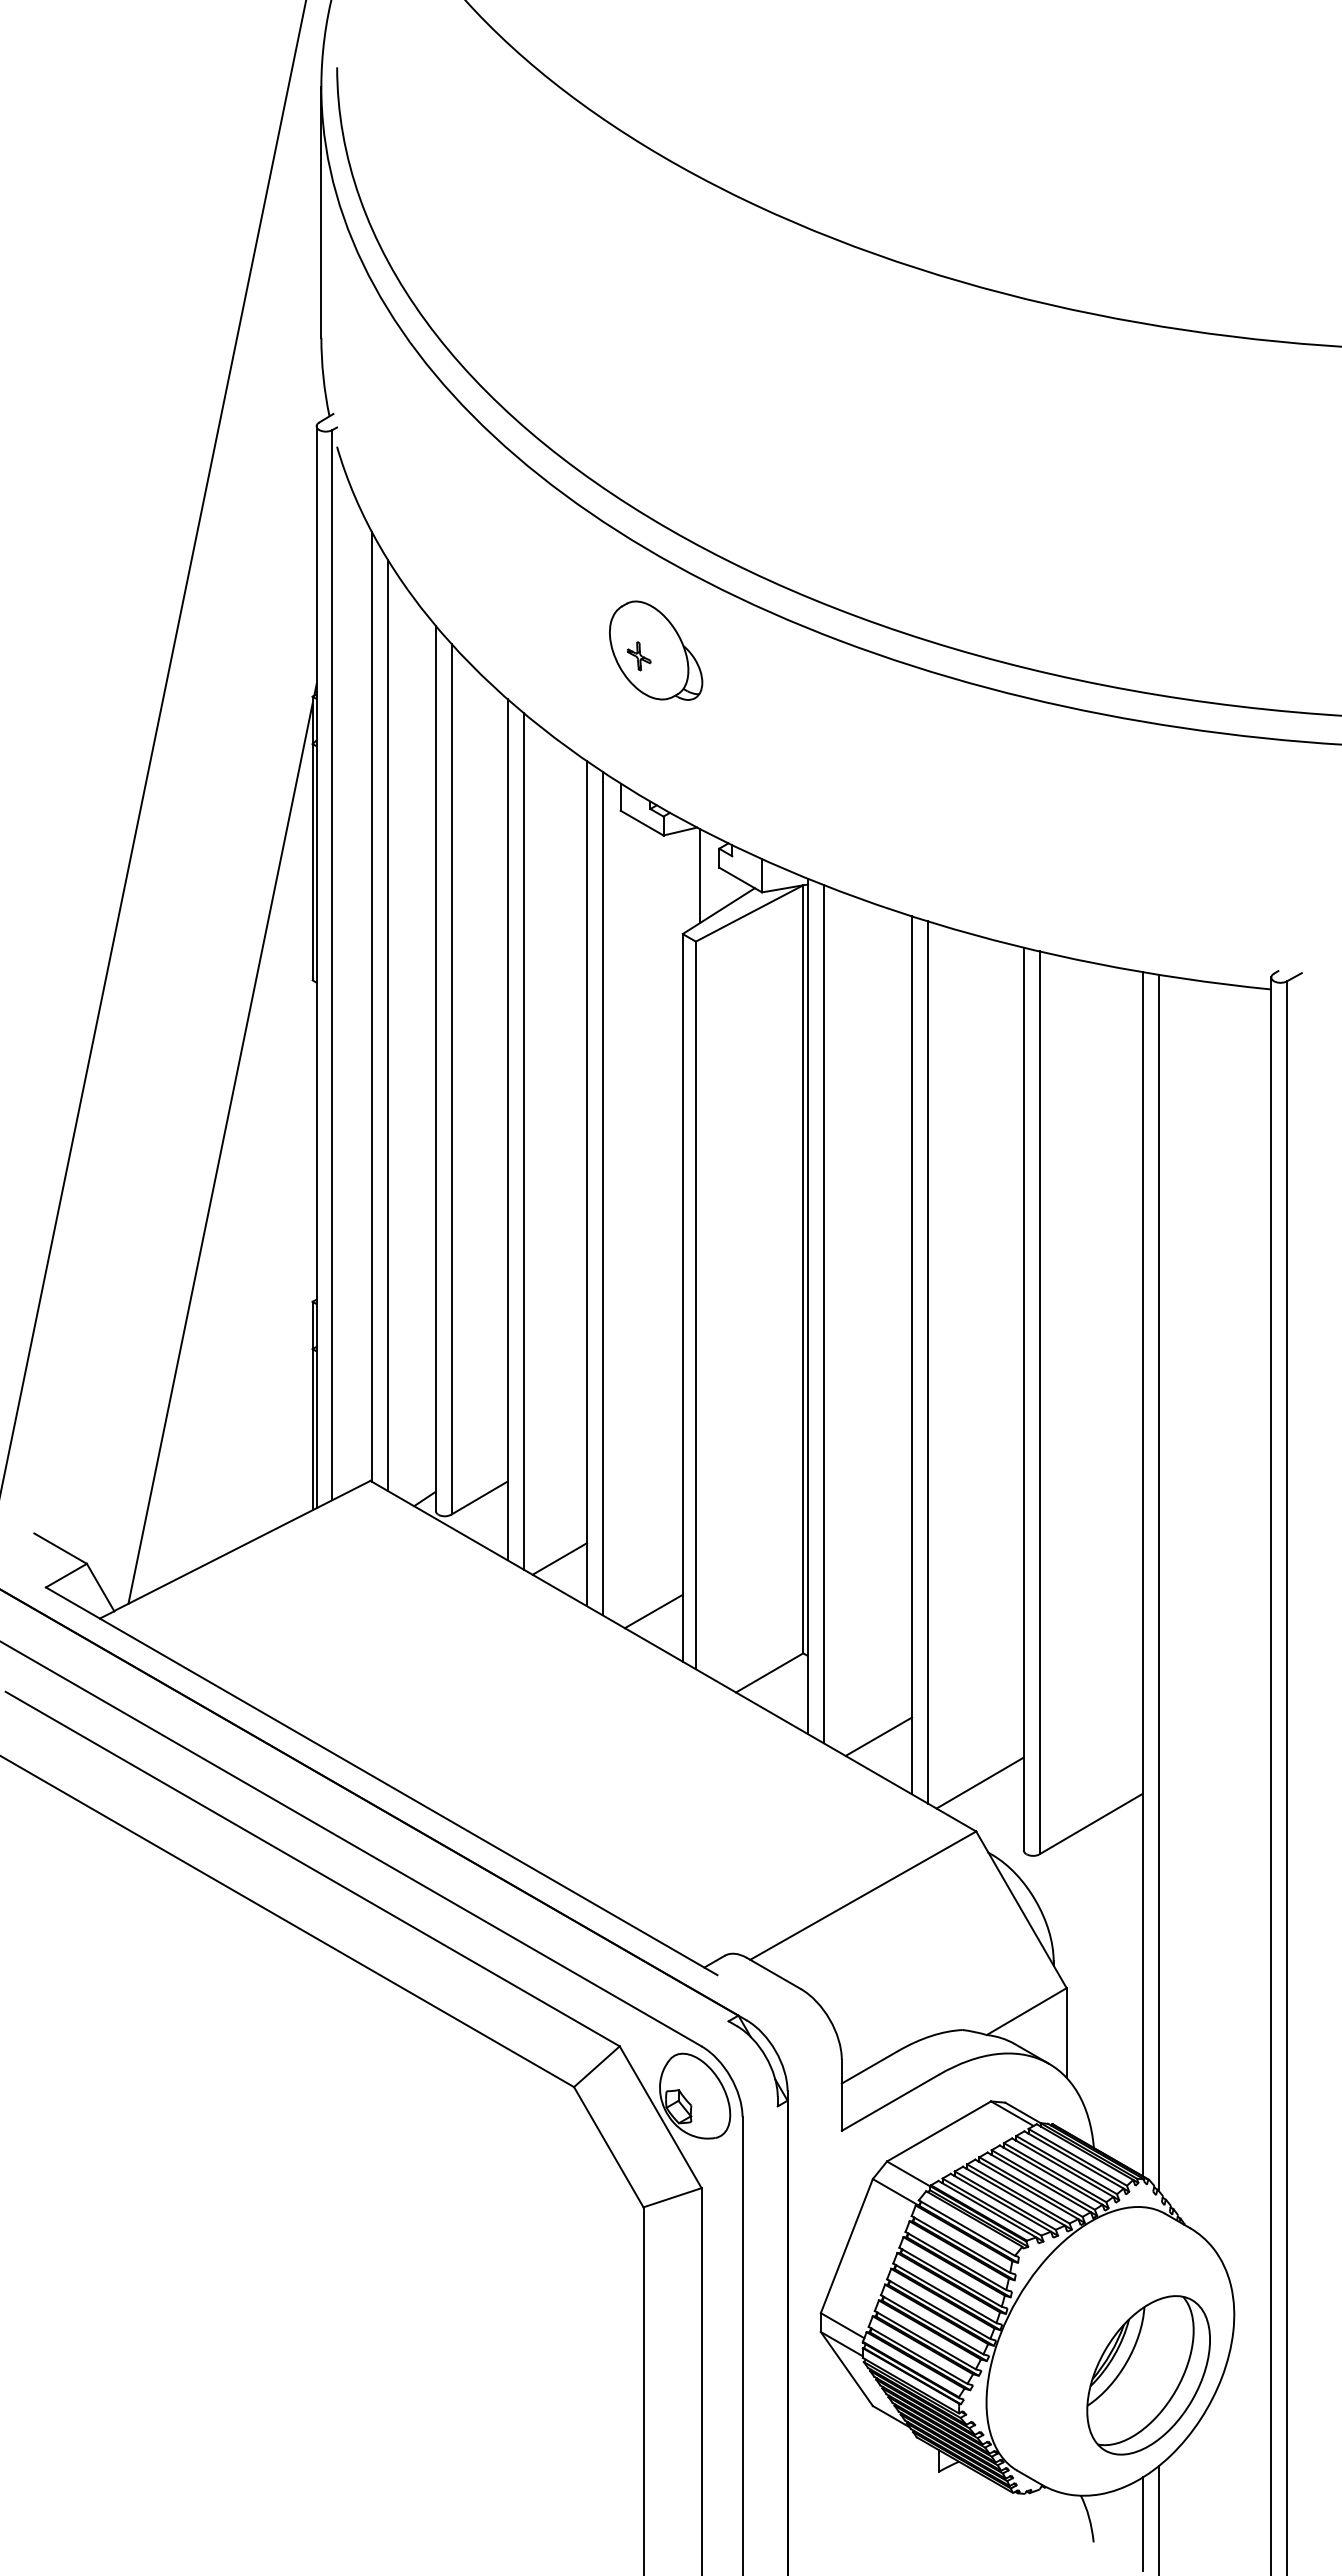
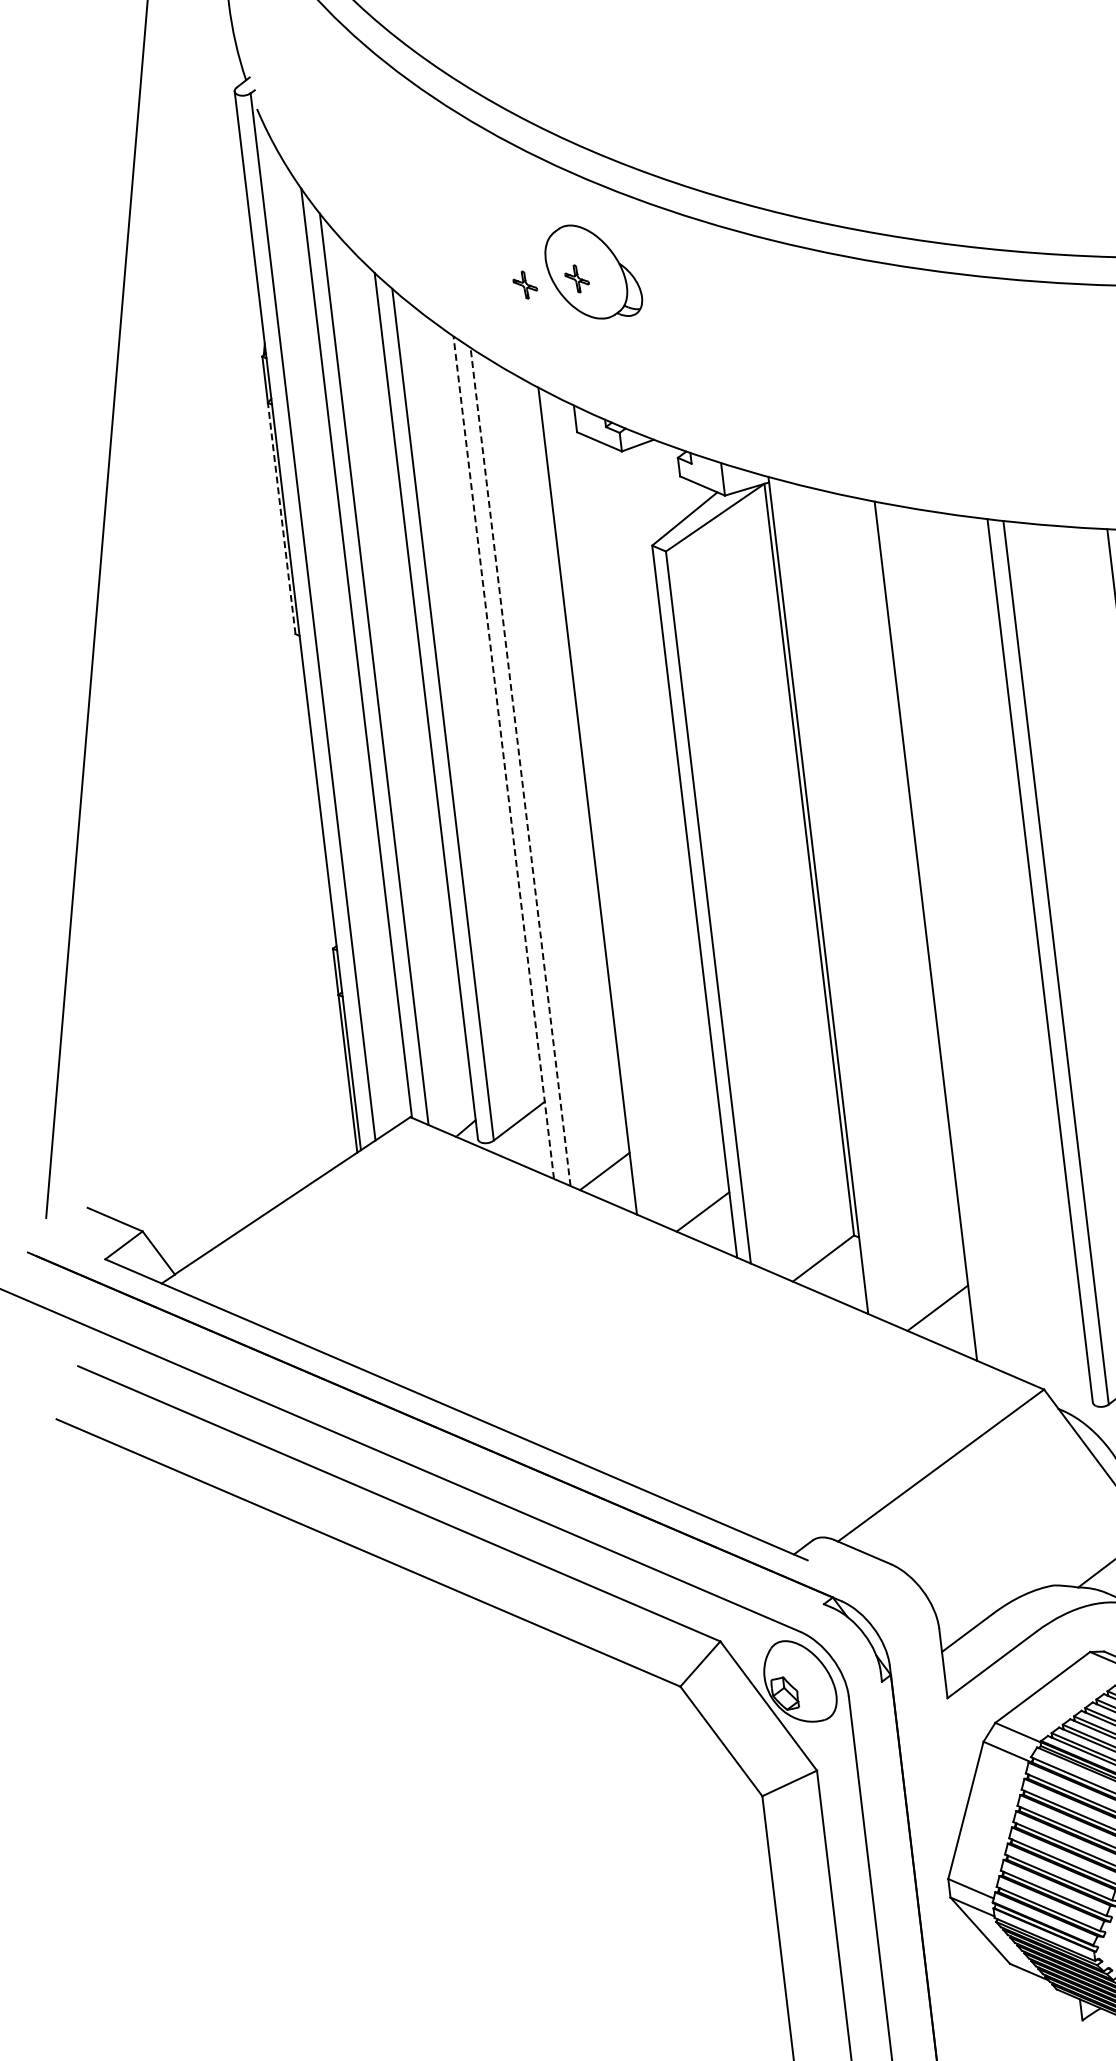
part: (586, 656) -> (525, 285), added
line: (312, 861) -> (281, 517), solid -> dashed
line: (699, 876) -> (661, 487), removed
line: (507, 1129) -> (503, 757), solid -> dashed
line: (523, 1140) -> (520, 766), solid -> dashed
line: (220, 1153) -> (225, 814), removed
line: (602, 1193) -> (603, 808), removed
line: (823, 1314) -> (834, 901), removed
line: (927, 1362) -> (941, 936), removed
line: (979, 1782) -> (1041, 1341), removed

